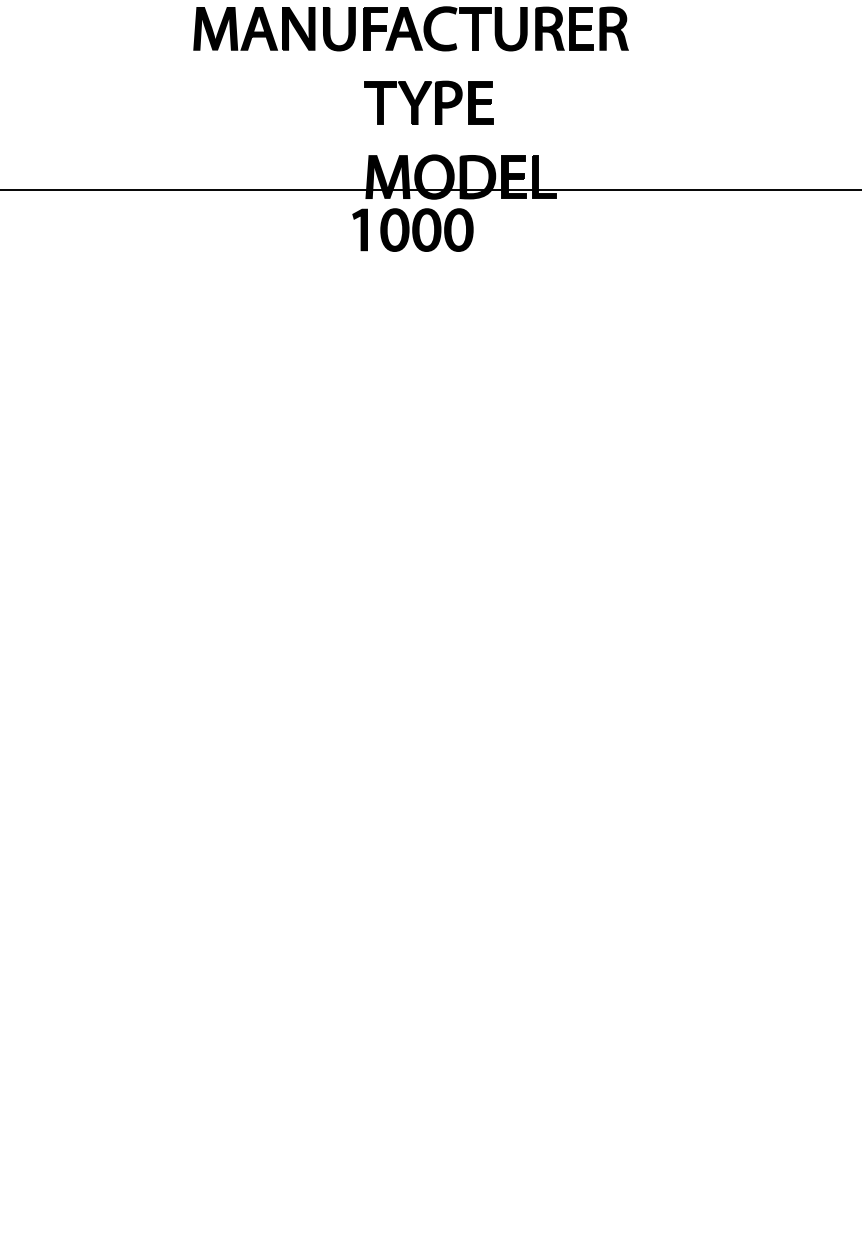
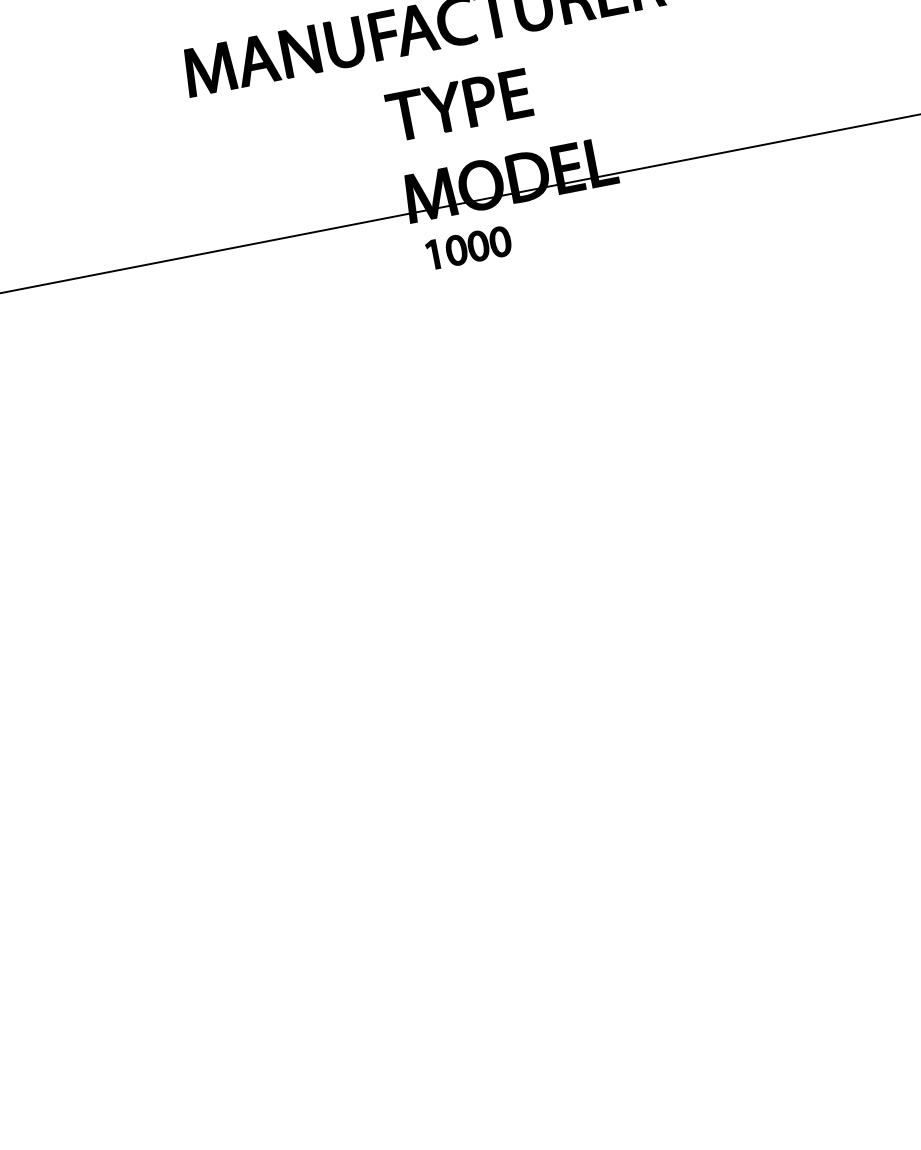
part: (413, 229) -> (469, 247), size x0.62

